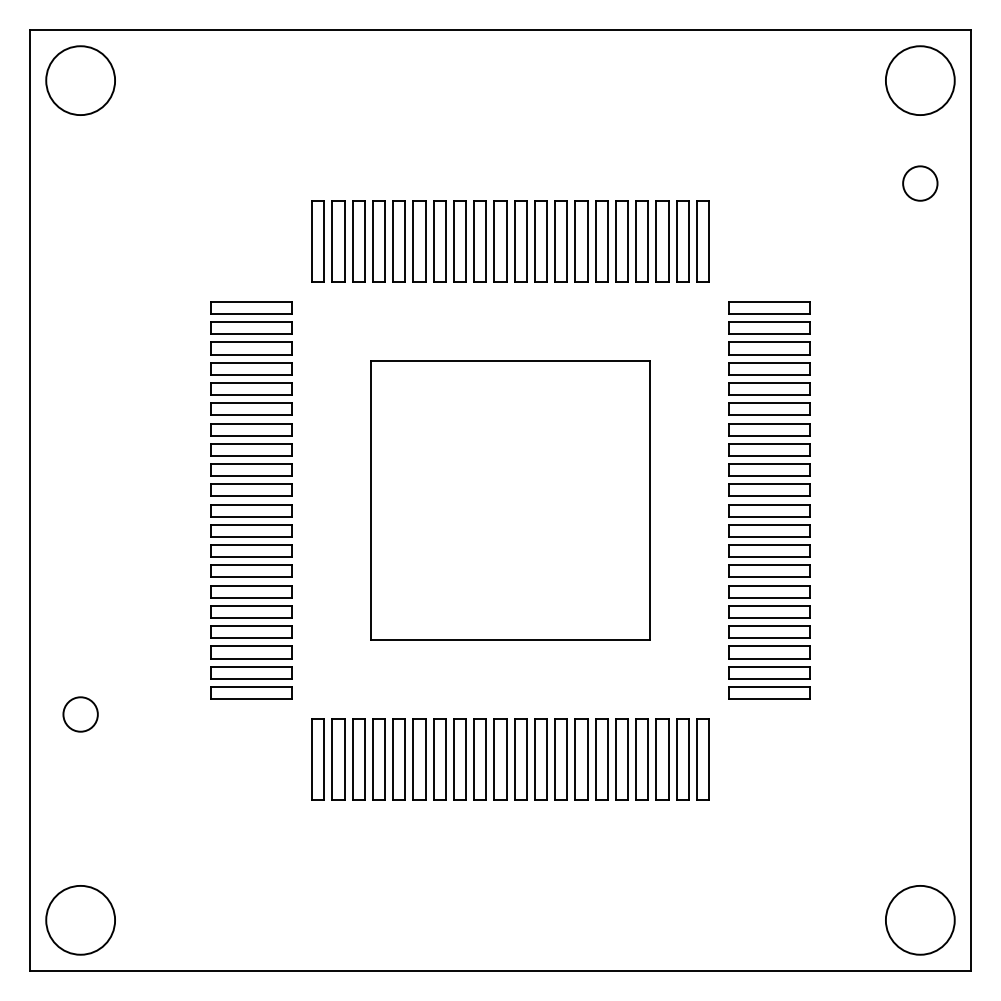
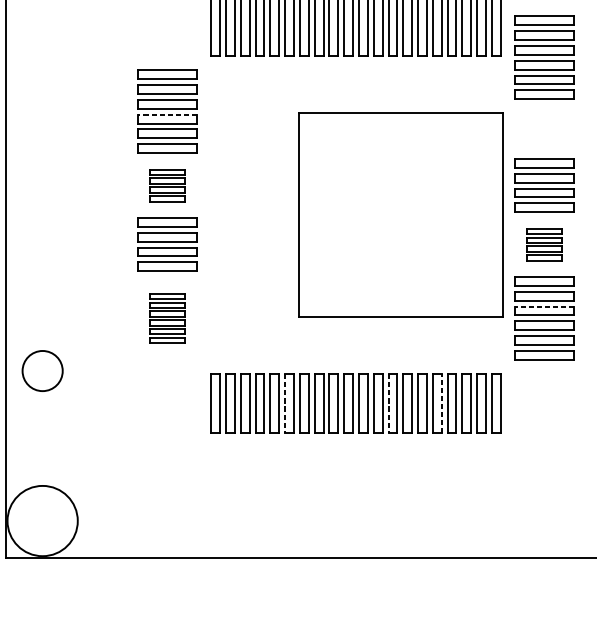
part: (769, 358) -> (544, 57), moved
line: (251, 362) -> (167, 114), solid -> dashed
part: (251, 459) -> (167, 185), size x0.6
part: (510, 500) -> (401, 215), moved
part: (769, 540) -> (544, 244), size x0.6
line: (769, 626) -> (544, 306), solid -> dashed
part: (251, 642) -> (167, 318), size x0.6
circle: (80, 714) -> (42, 371), size x1.6
line: (413, 759) -> (285, 403), solid -> dashed
line: (555, 759) -> (388, 403), solid -> dashed
line: (628, 759) -> (441, 403), solid -> dashed
circle: (80, 919) -> (42, 520), size x1.4

